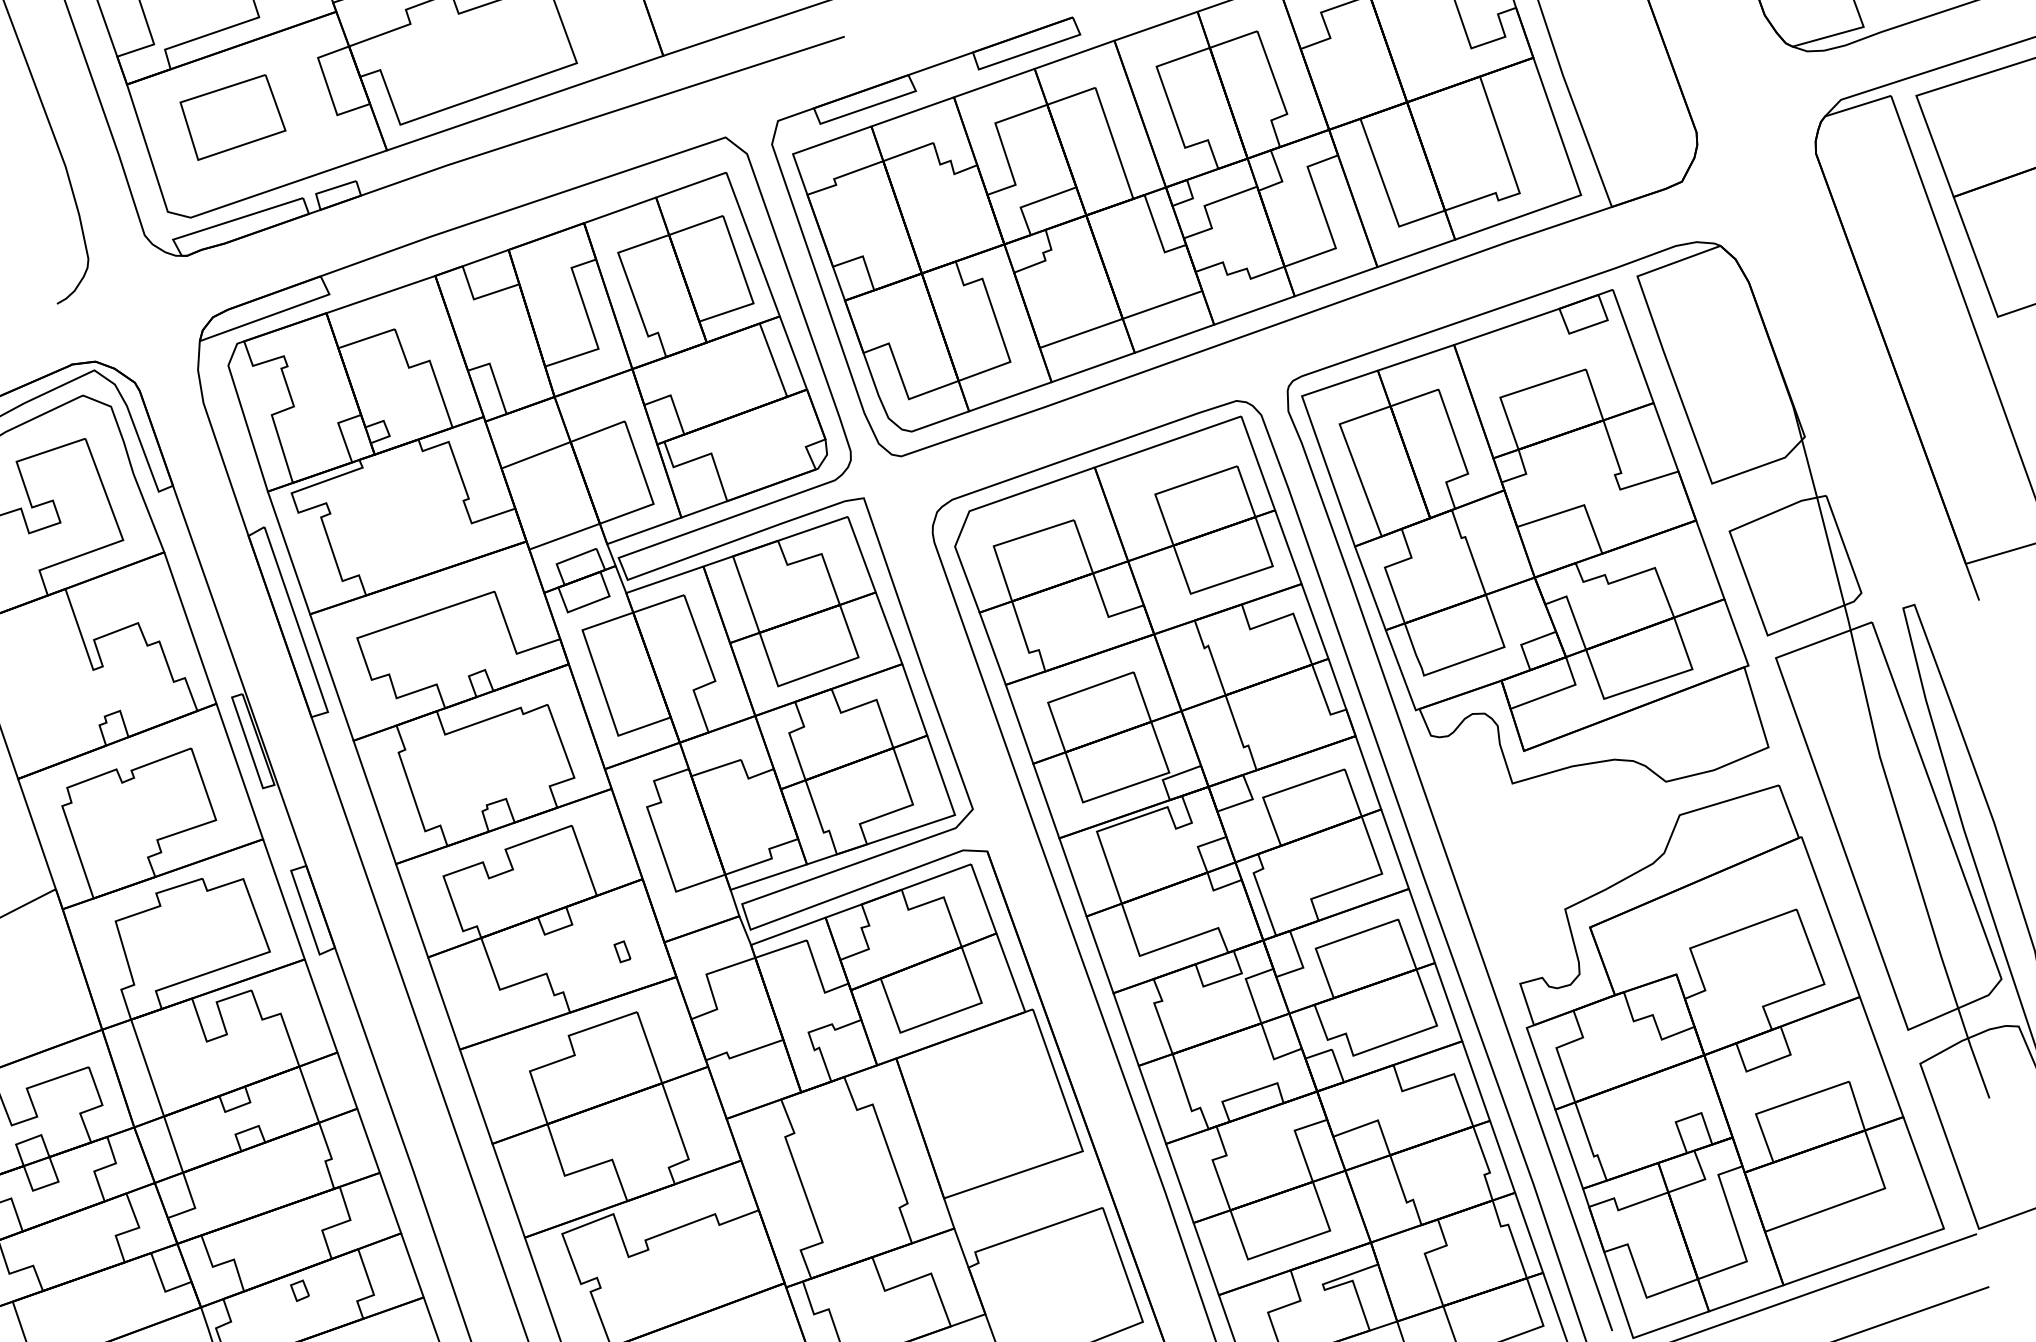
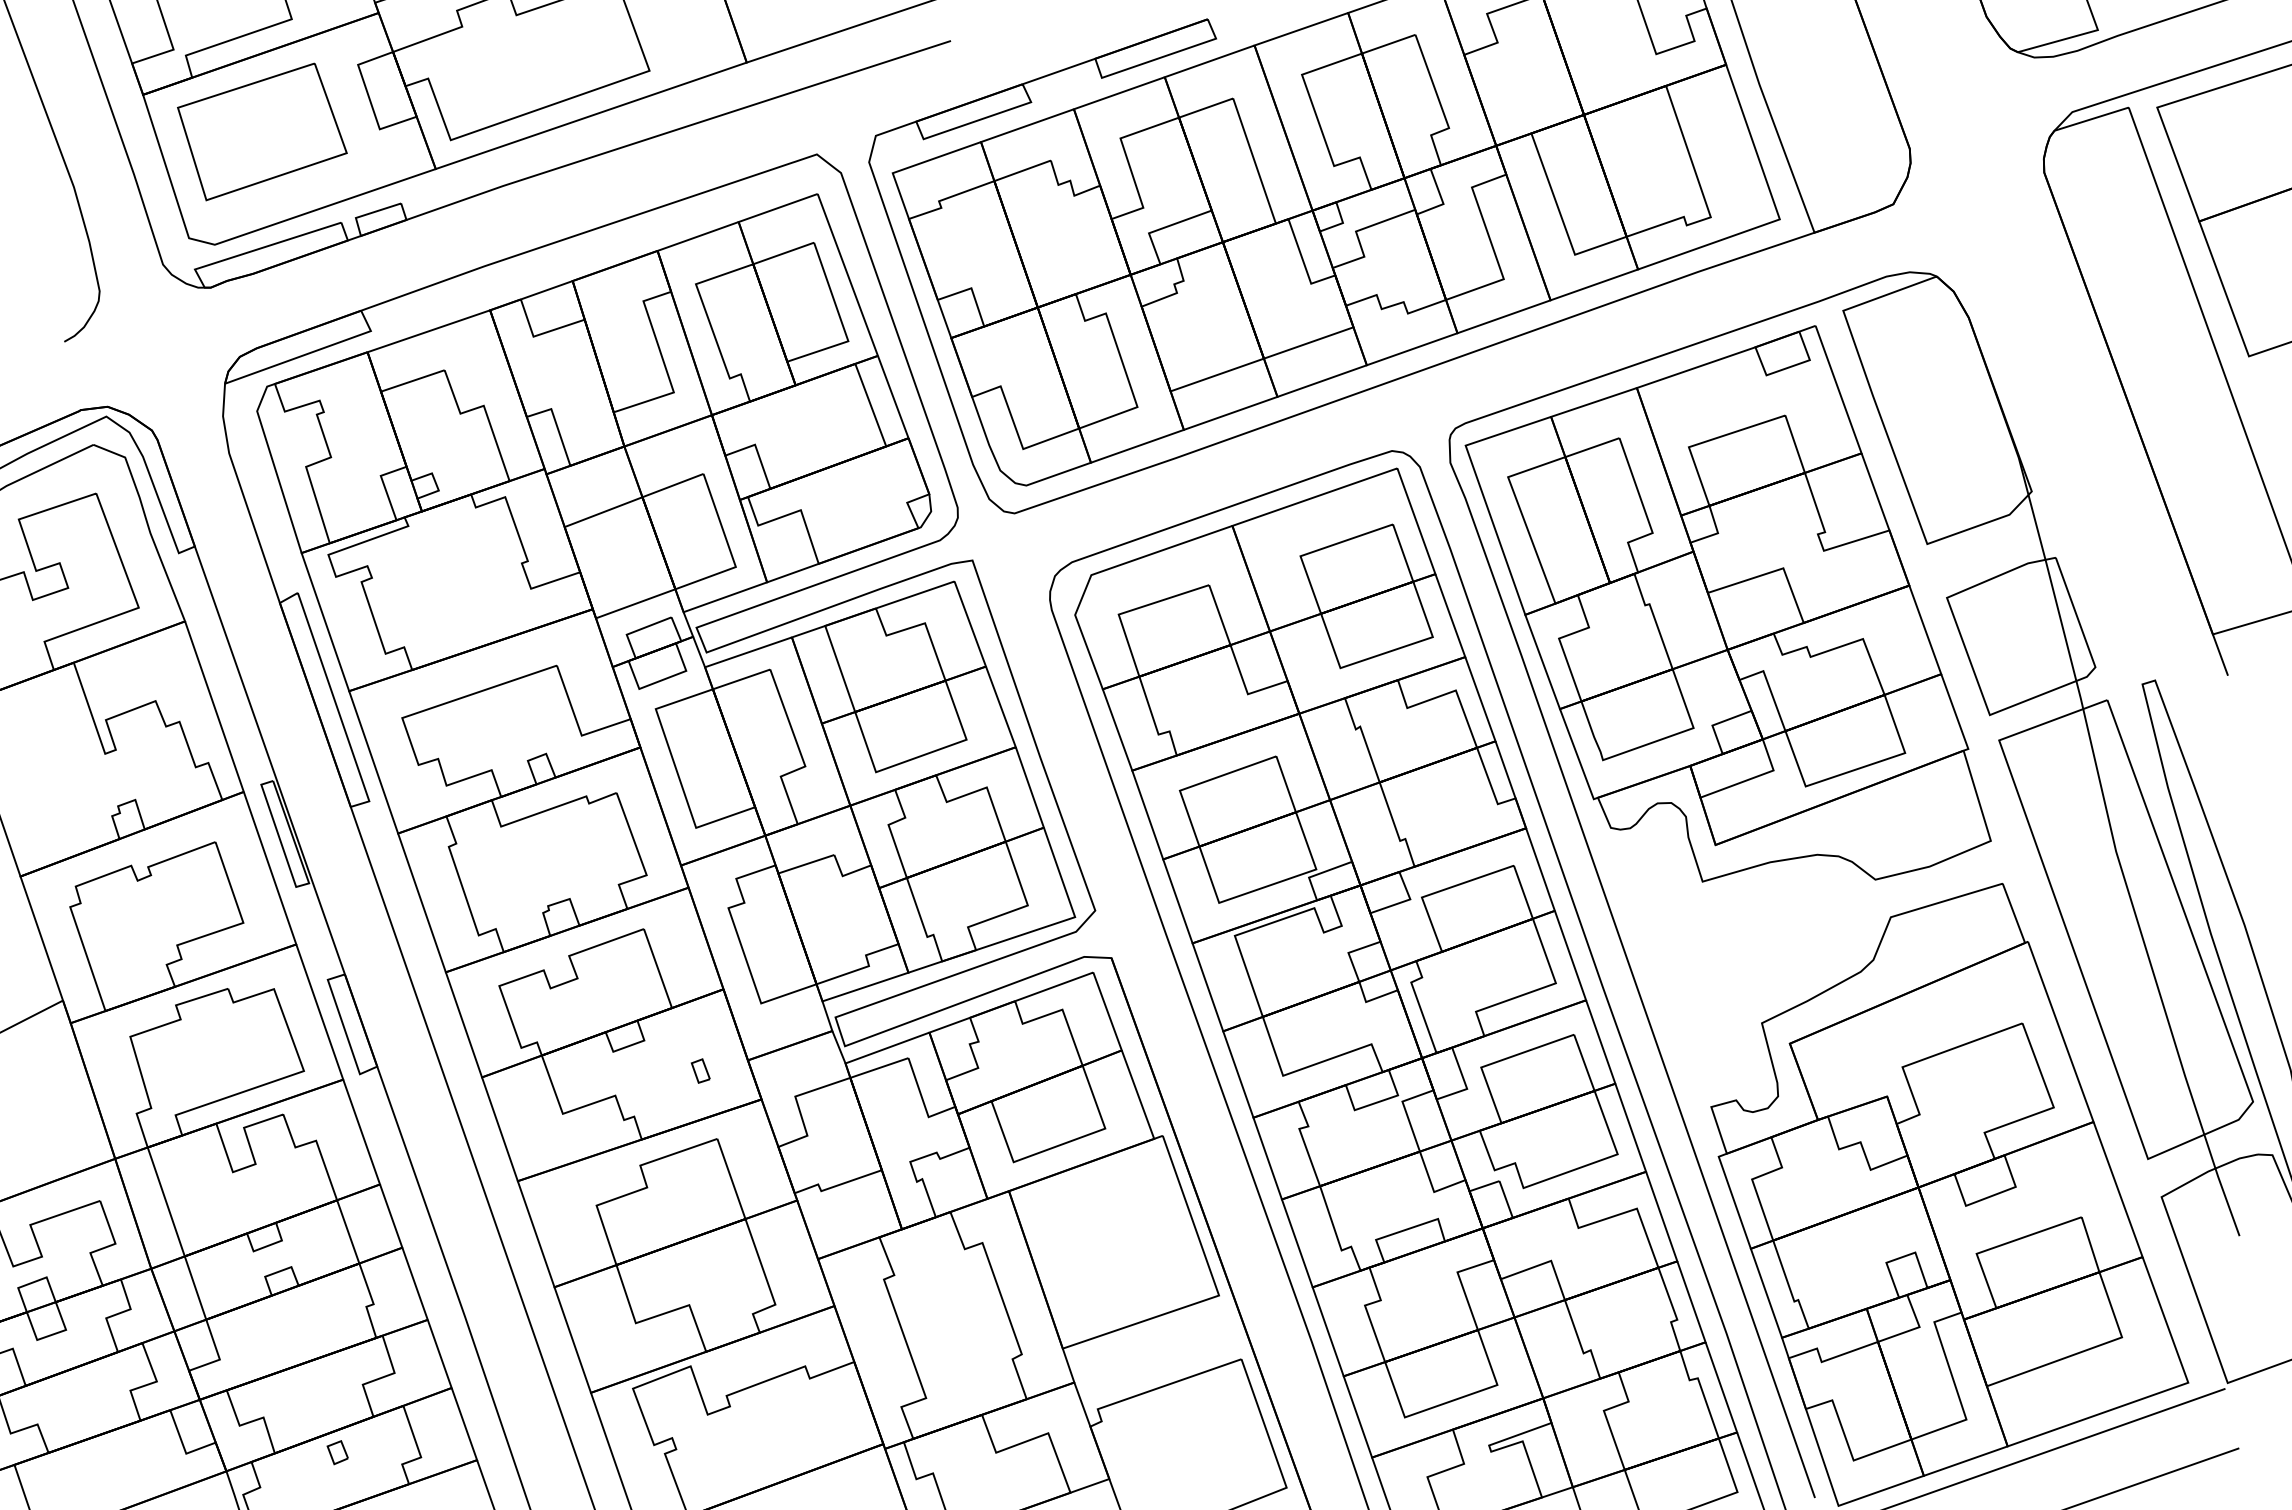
part: (233, 117) -> (262, 131), size x1.43

